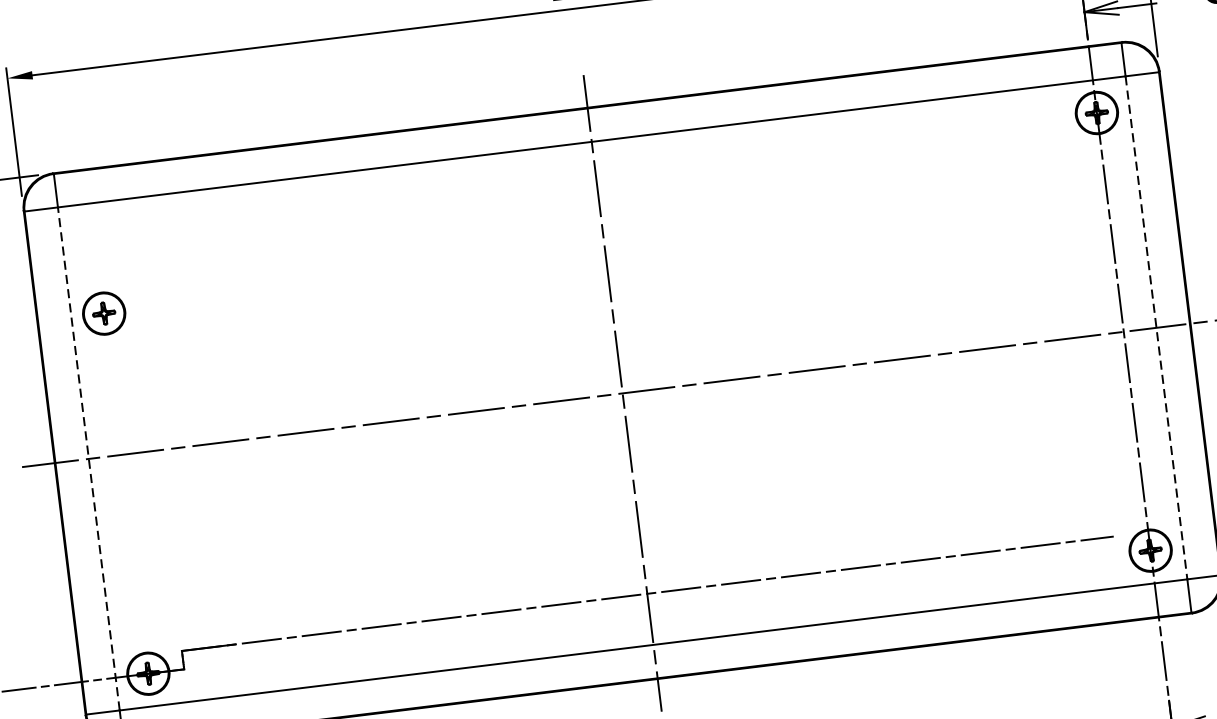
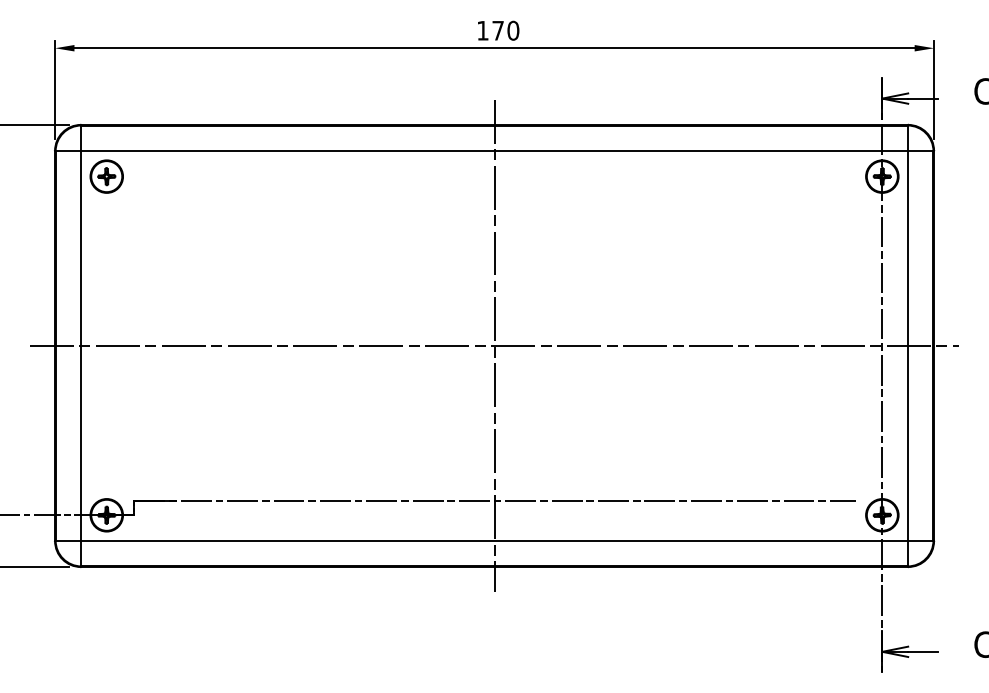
part: (103, 313) -> (106, 176), moved
line: (1156, 327) -> (907, 345), dashed -> solid
line: (88, 458) -> (81, 345), dashed -> solid

